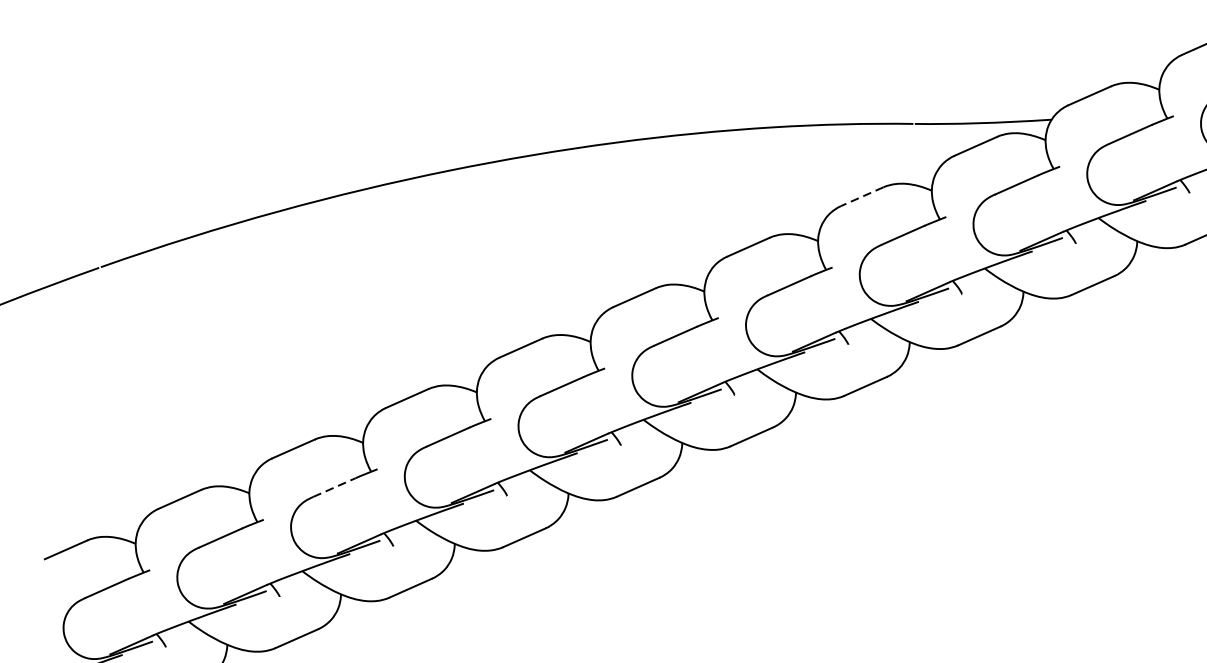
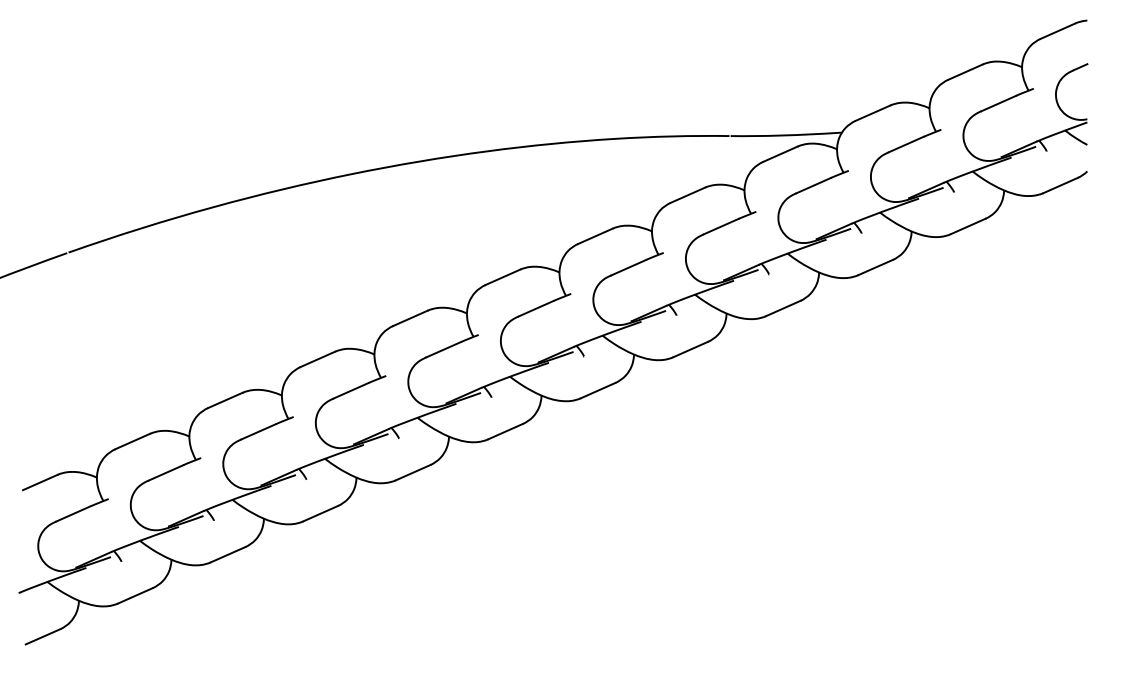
line: (861, 197) -> (687, 195), dashed -> solid
line: (334, 487) -> (258, 431), dashed -> solid

